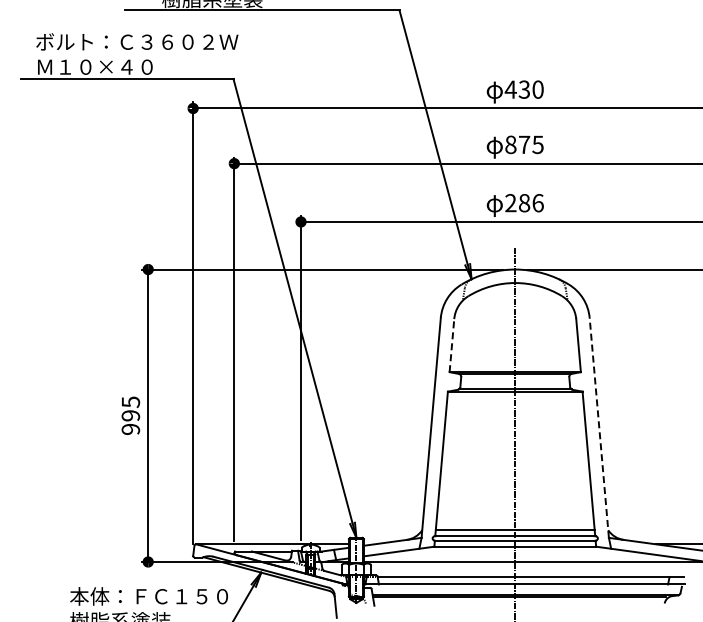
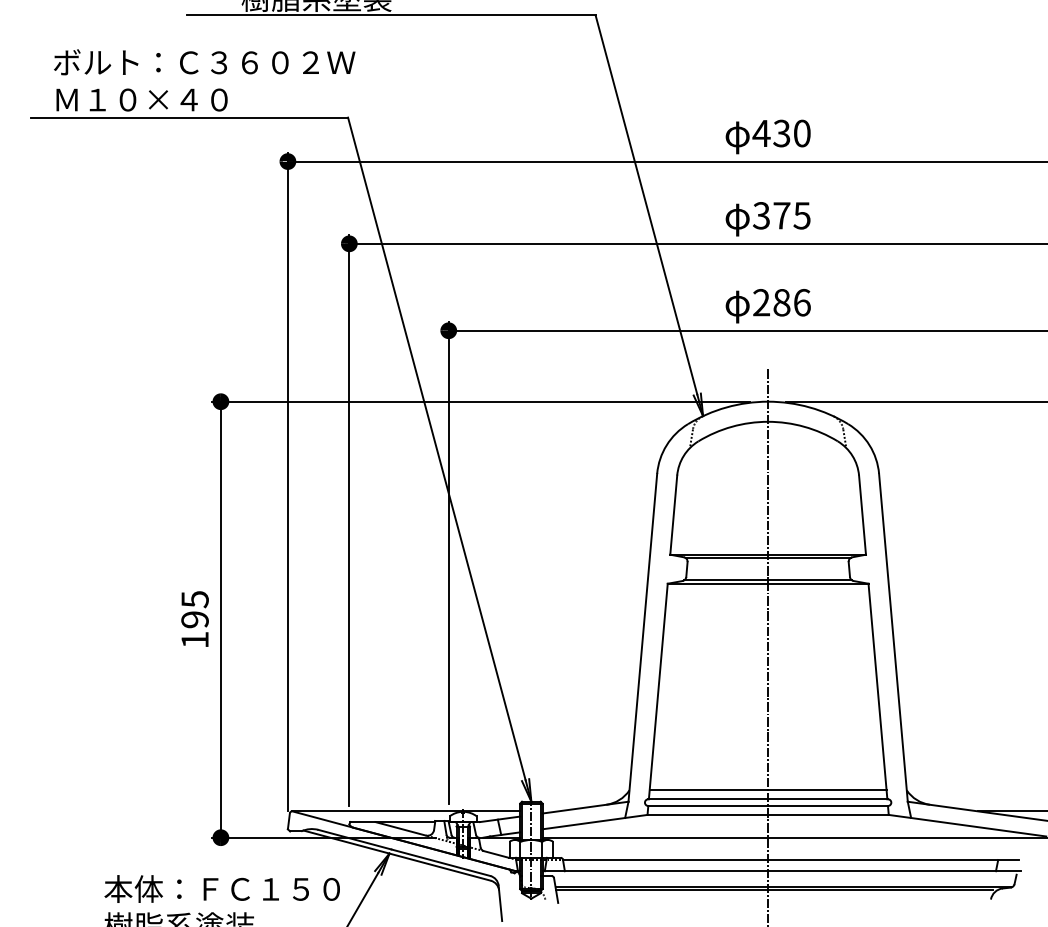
text: (510, 144) -> (761, 215), 875 -> 375
line: (451, 345) -> (673, 514), dashed -> solid
line: (599, 427) -> (893, 637), dashed -> solid
text: (130, 429) -> (194, 640), 995 -> 195

